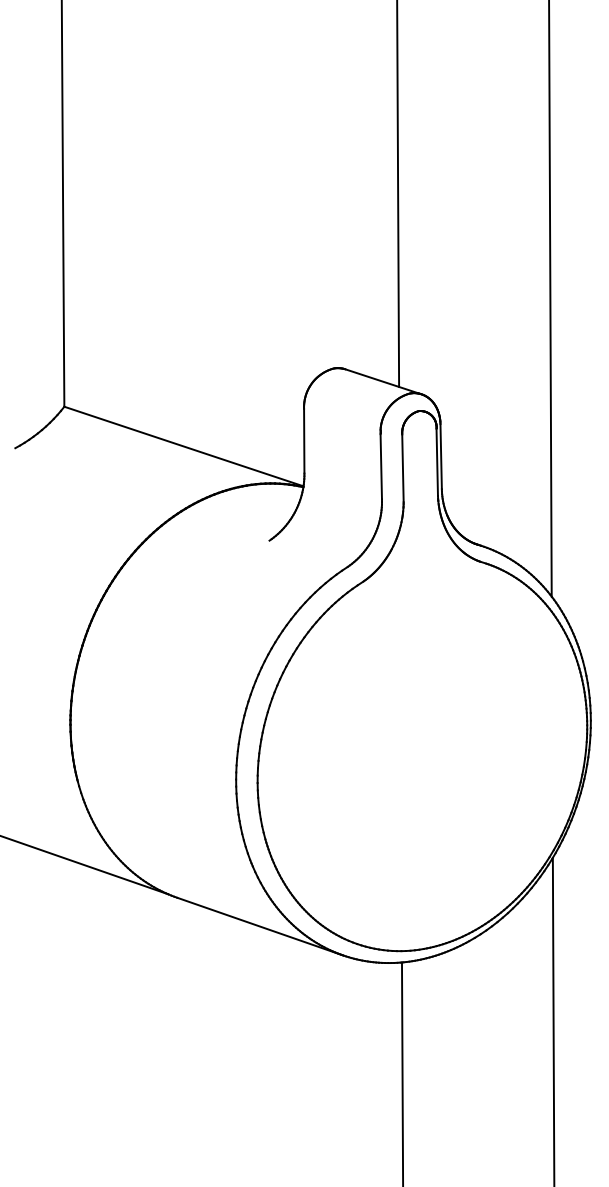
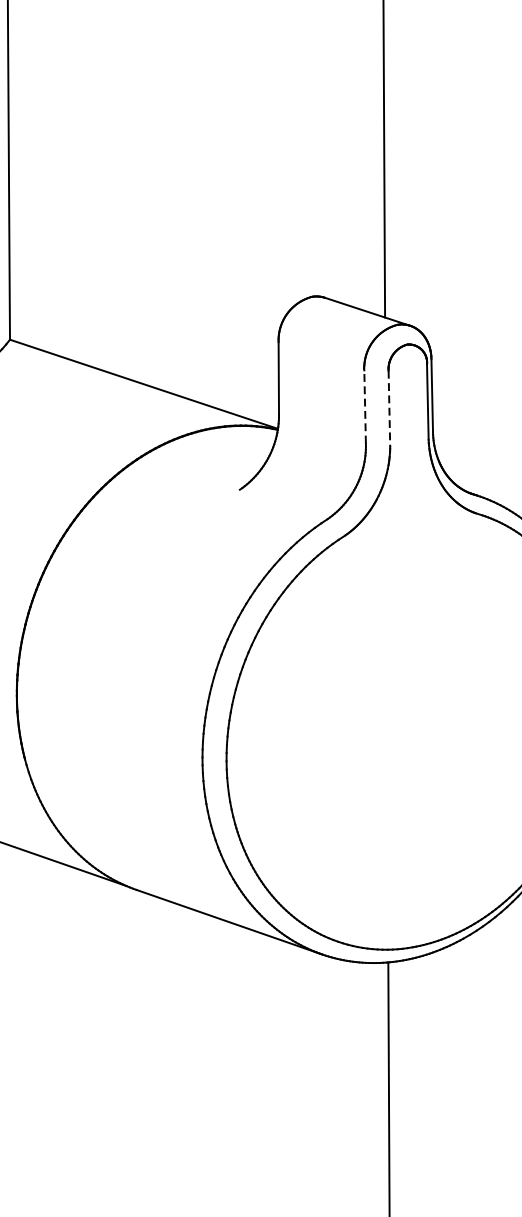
line: (381, 466) -> (365, 406), solid -> dashed
line: (402, 468) -> (388, 408), solid -> dashed

